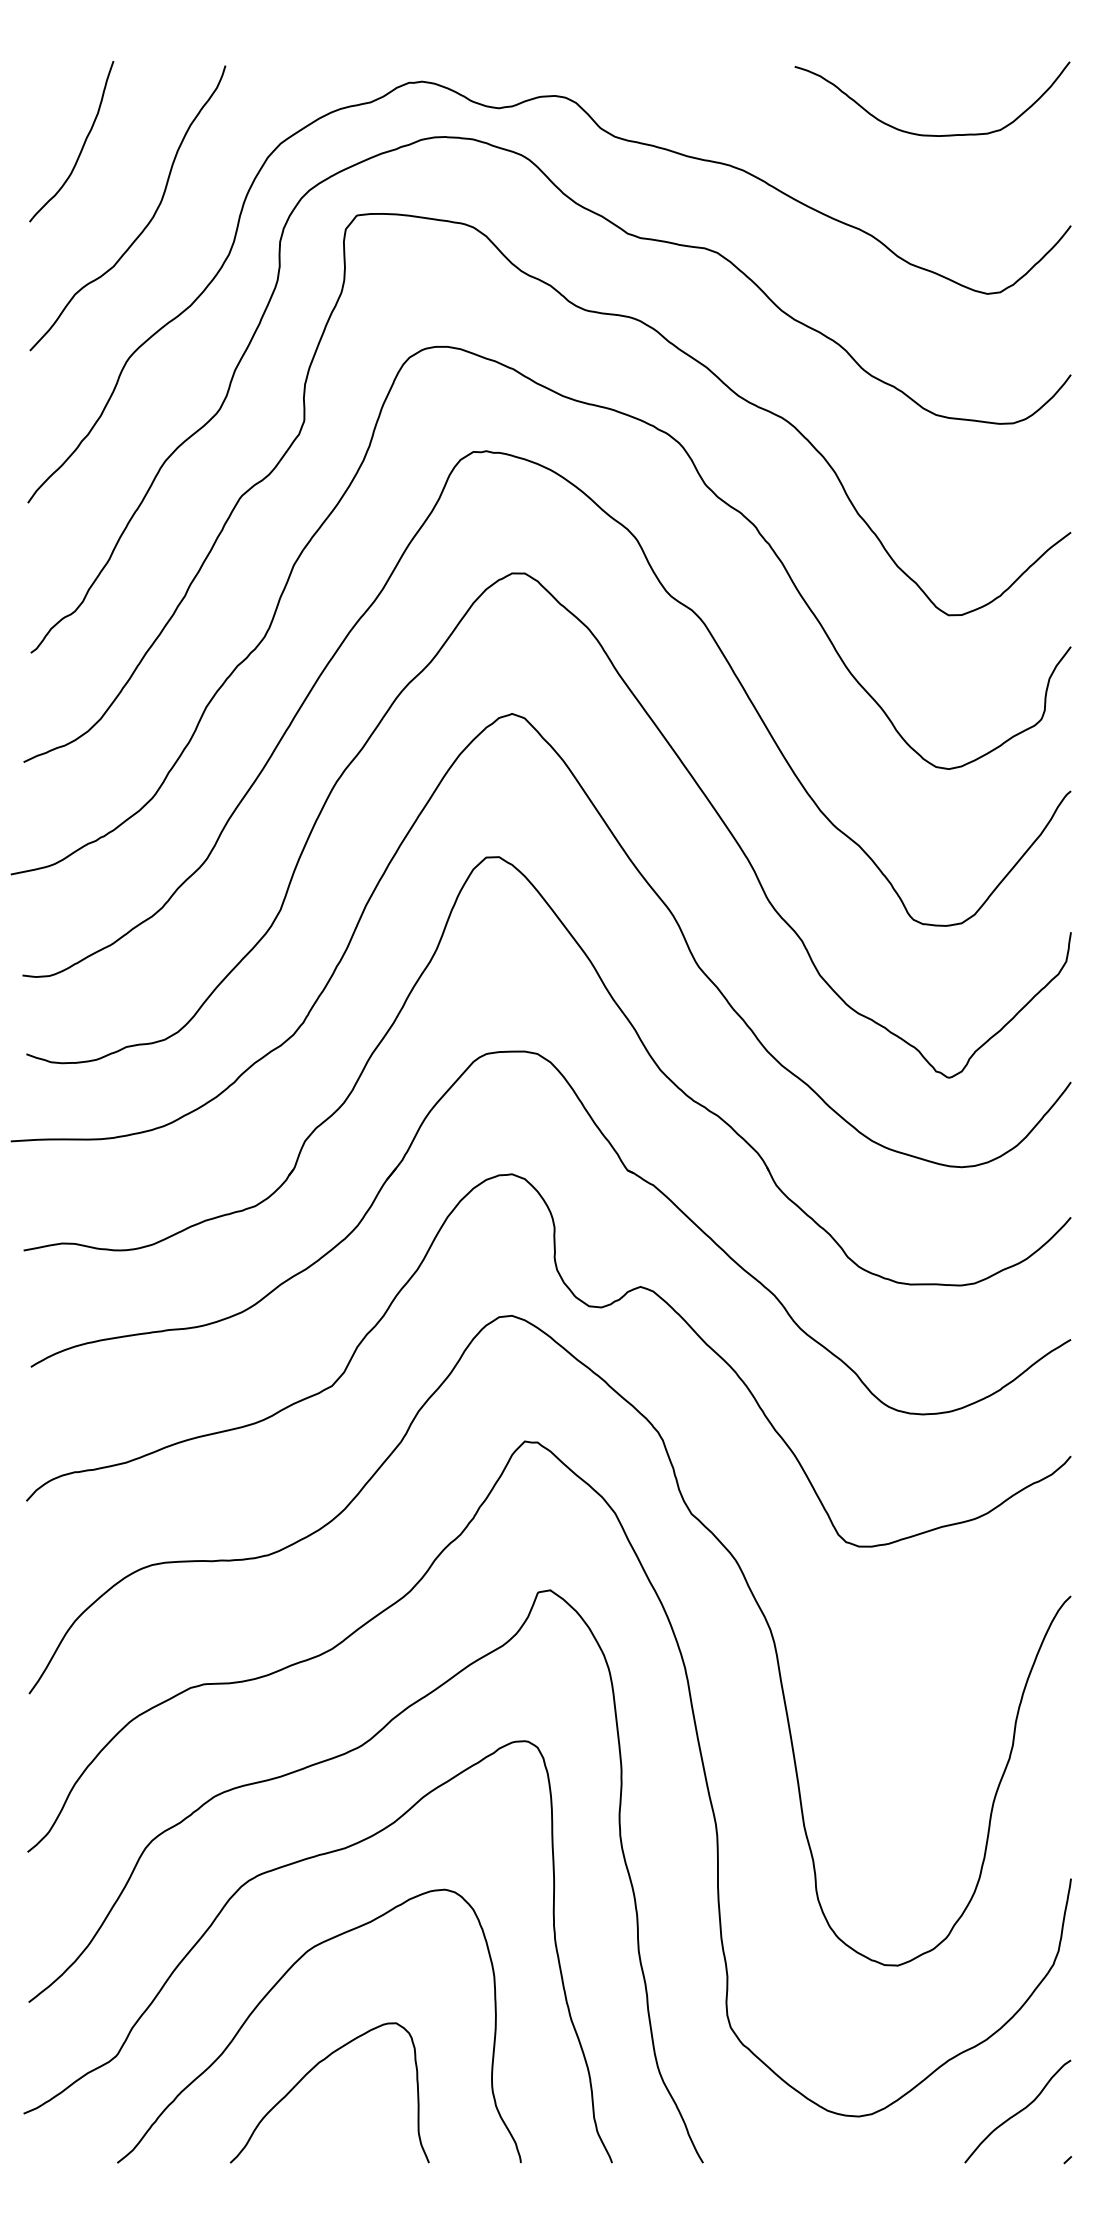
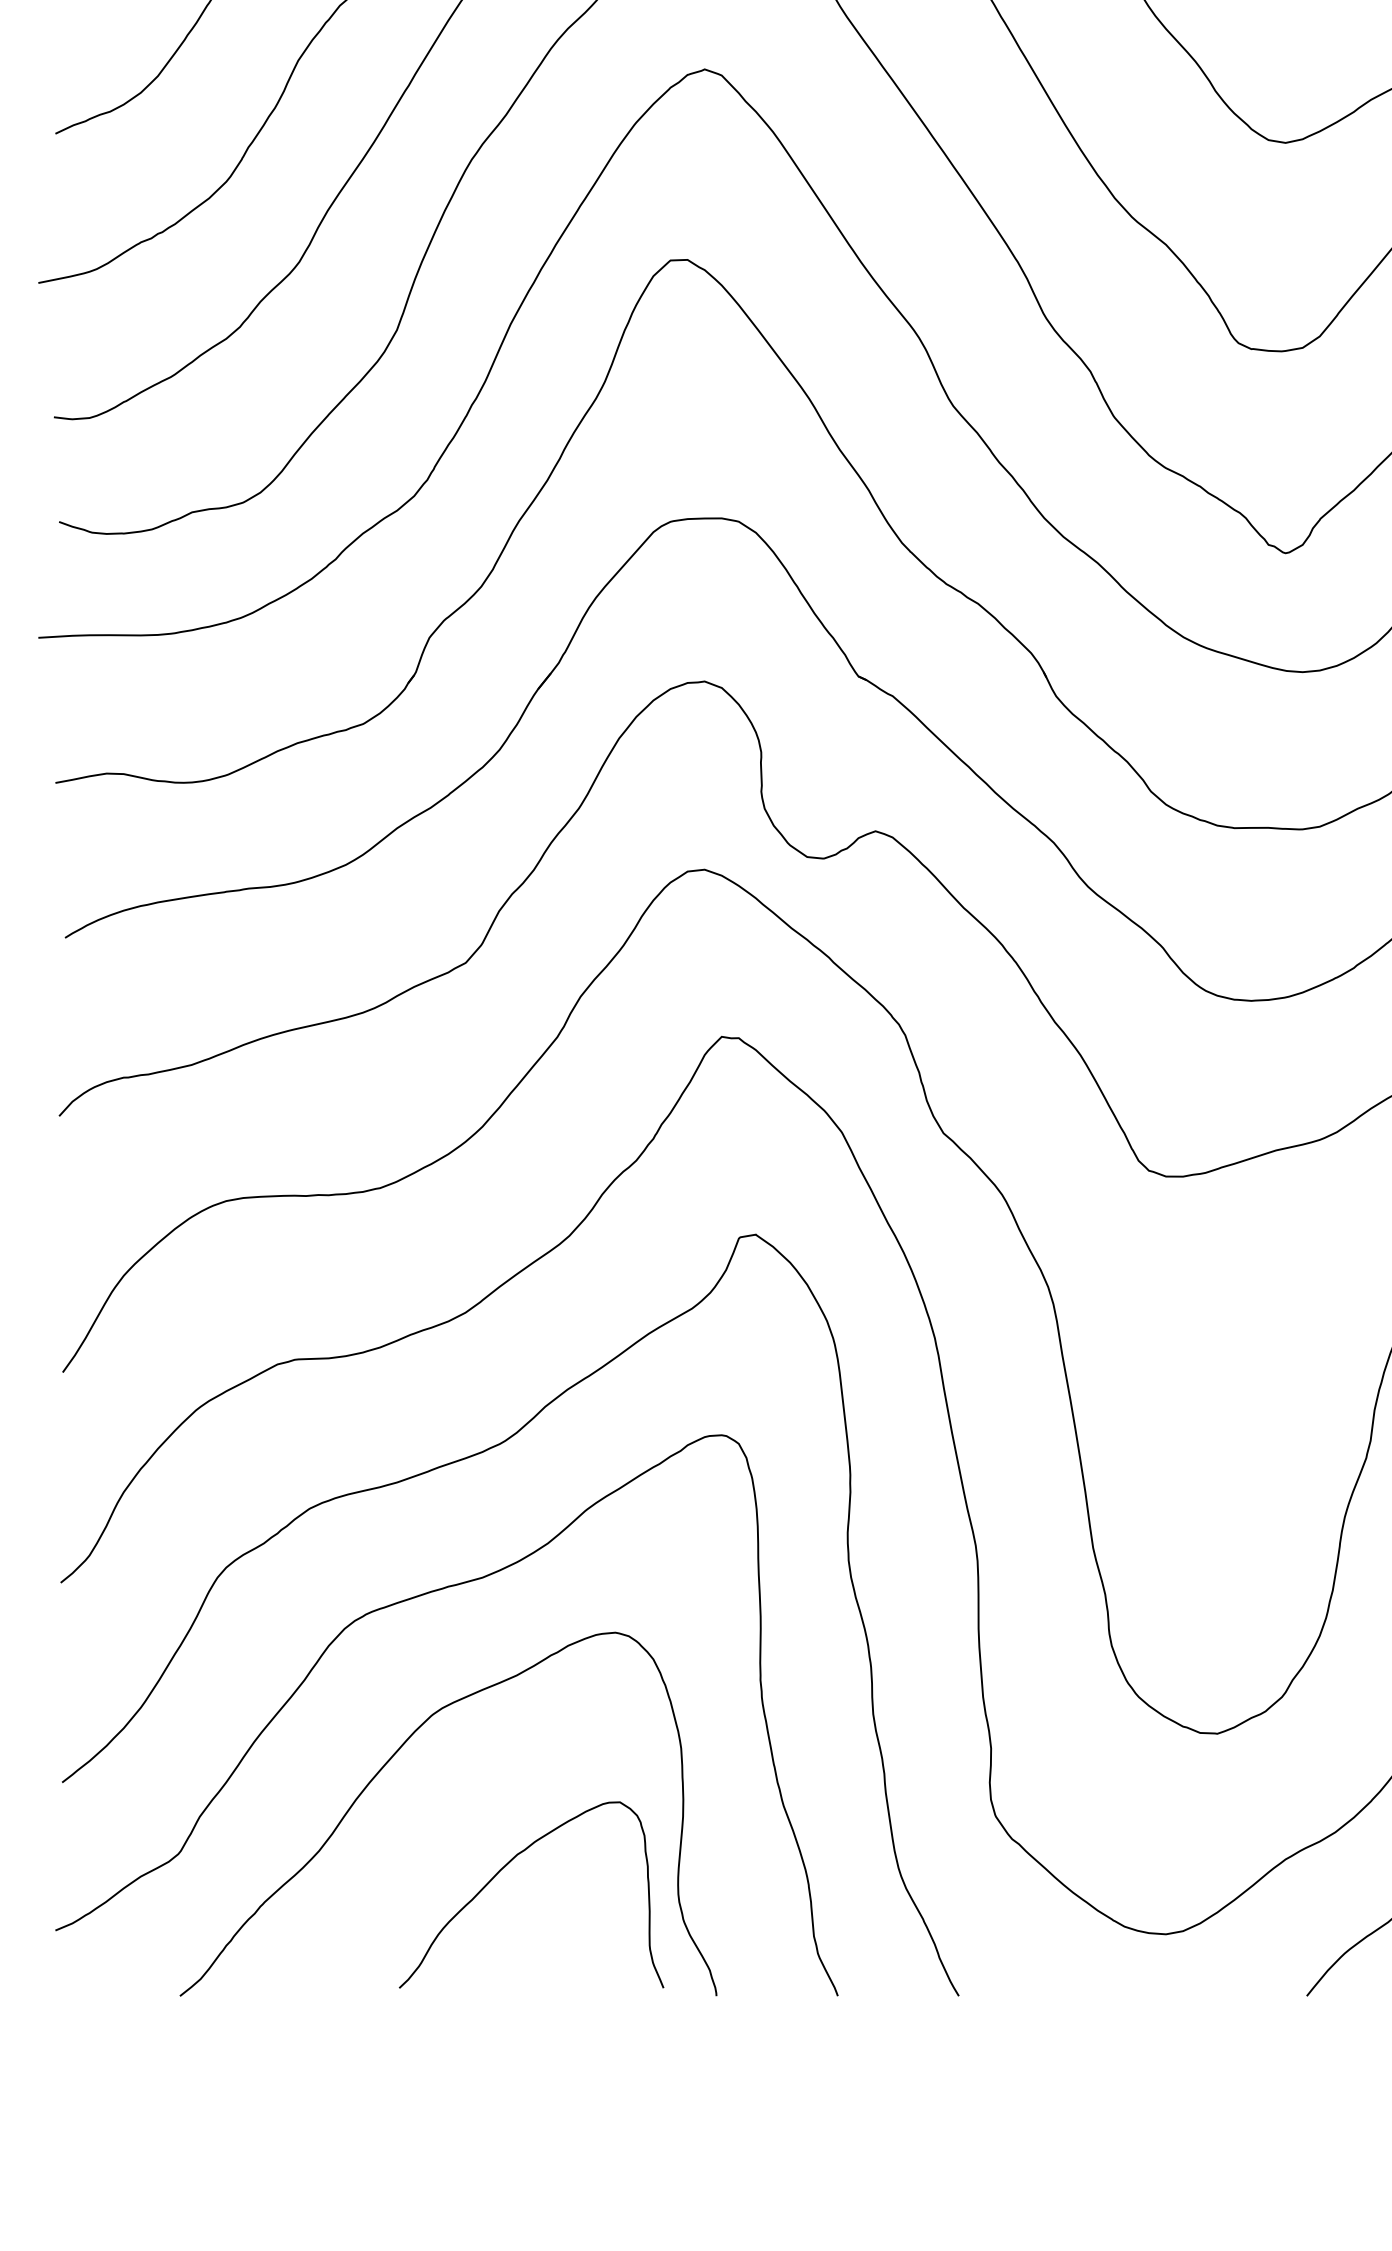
curve: (312, 2070) -> (508, 1865), moved

